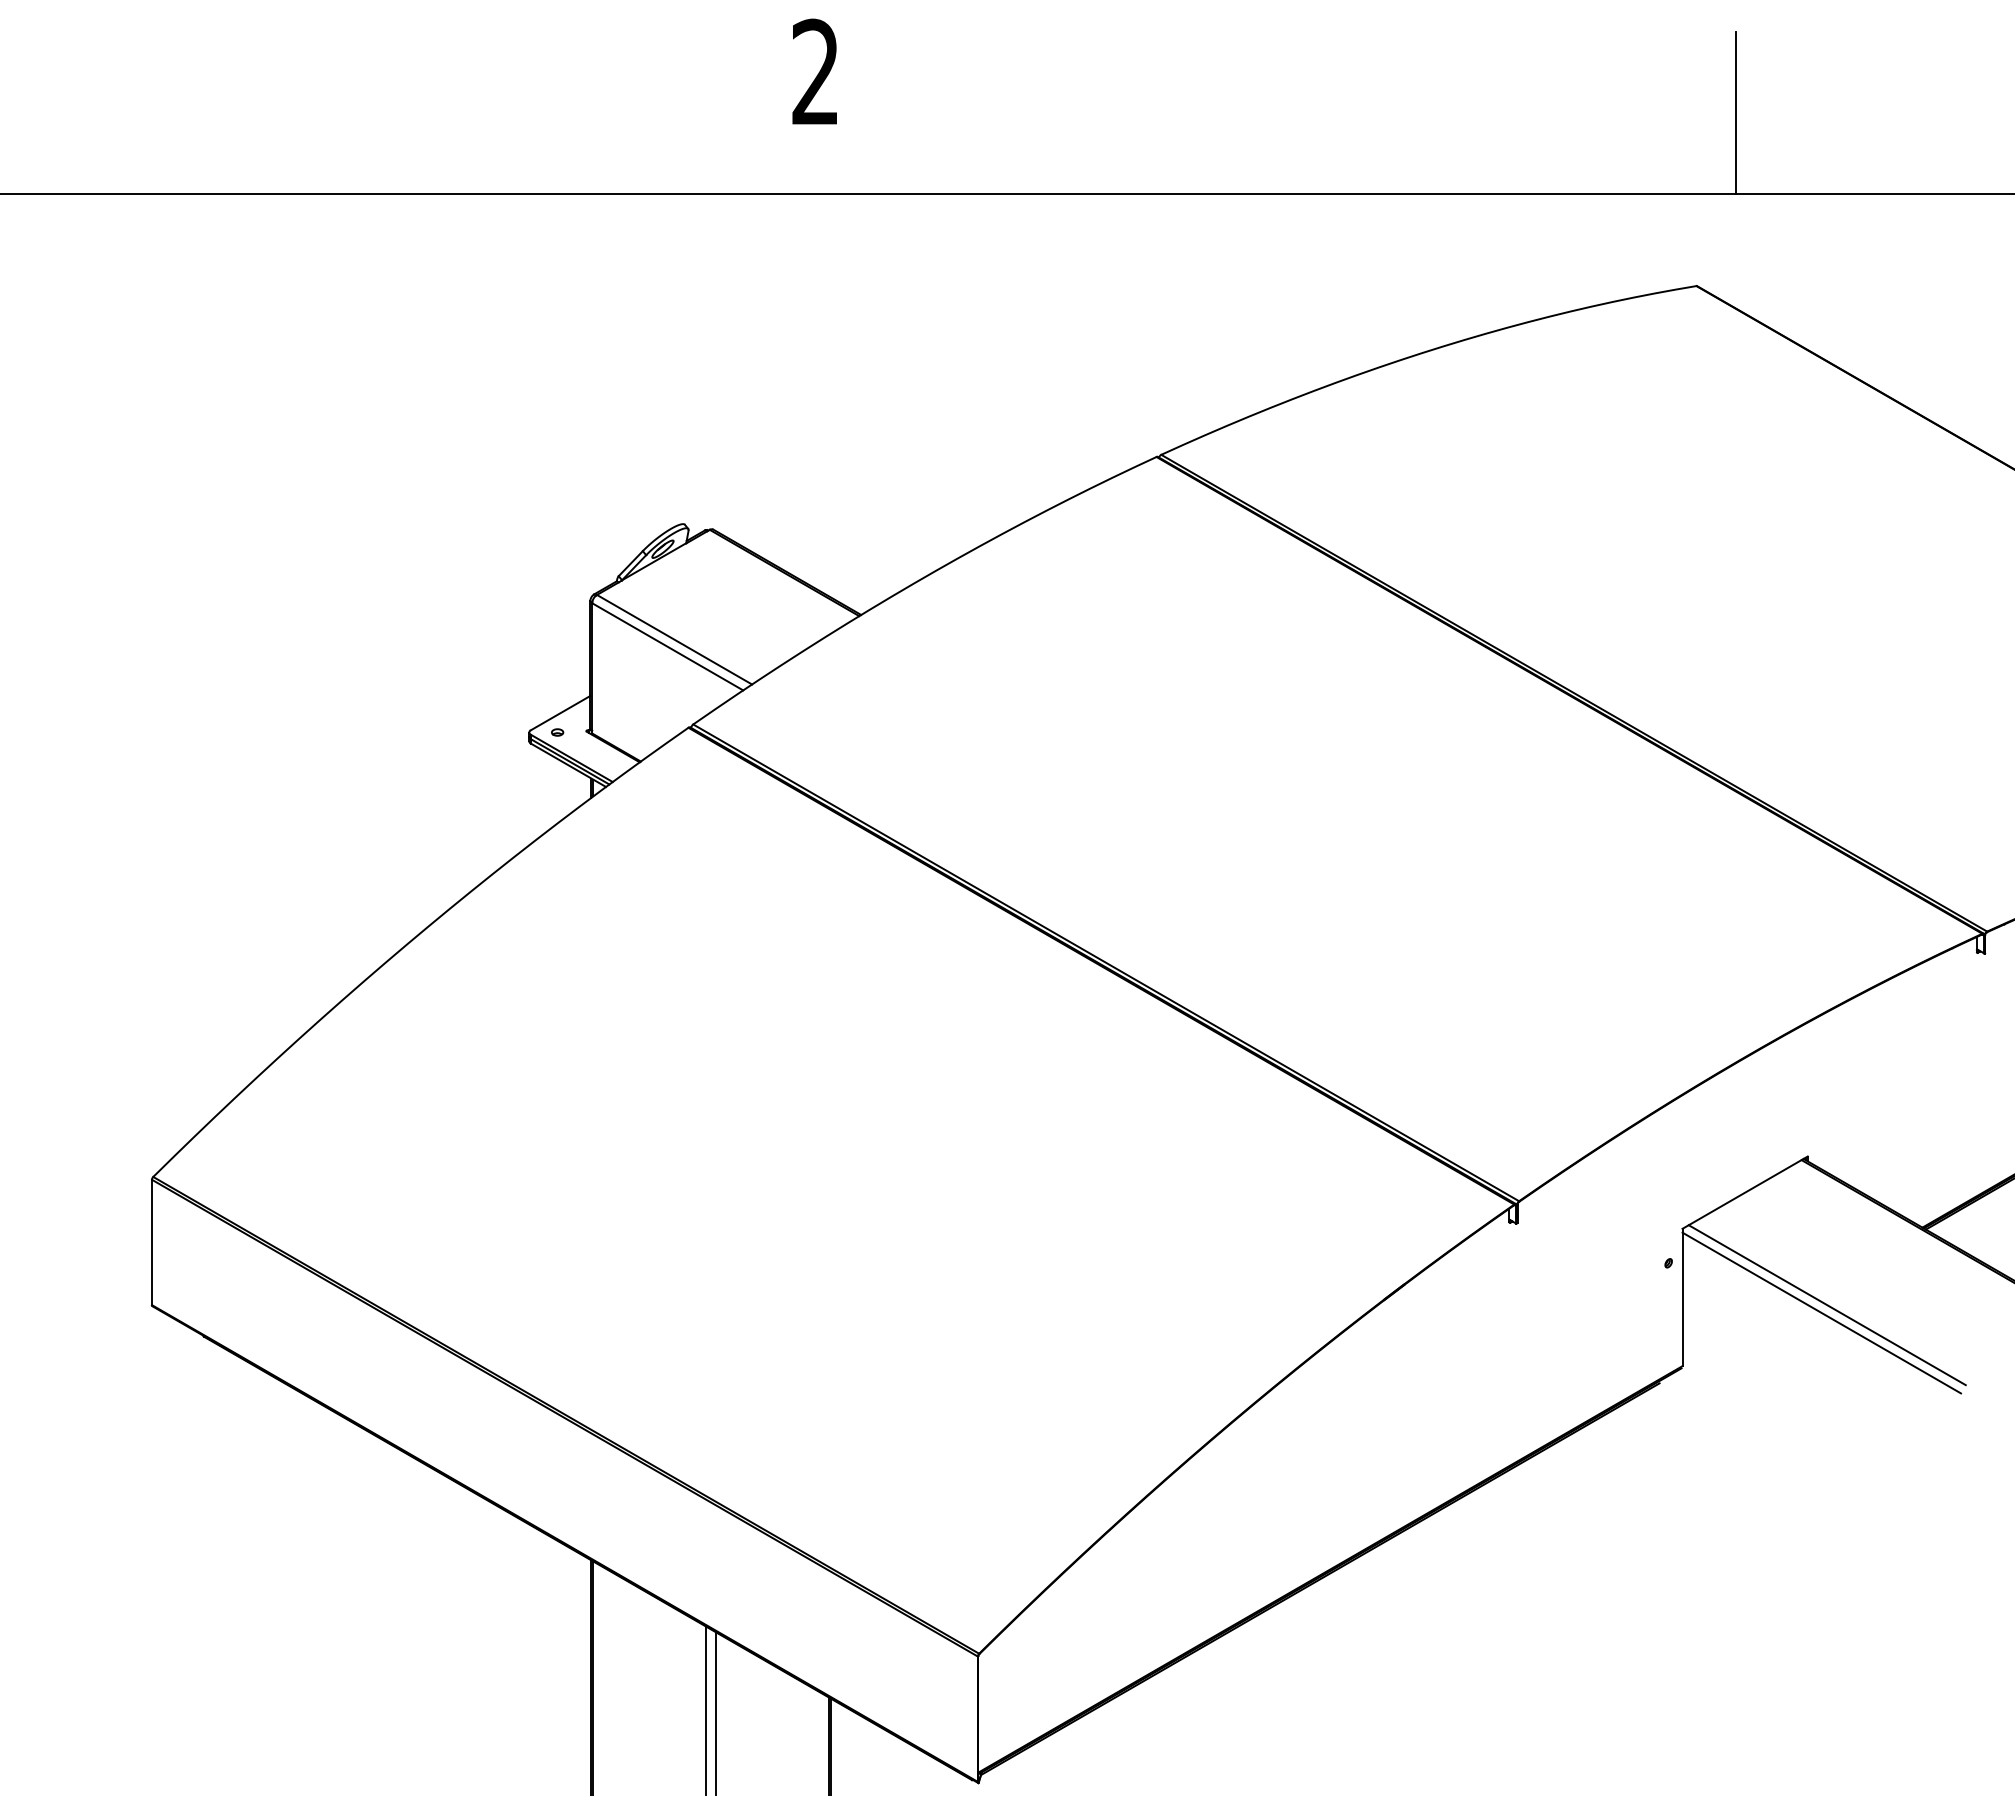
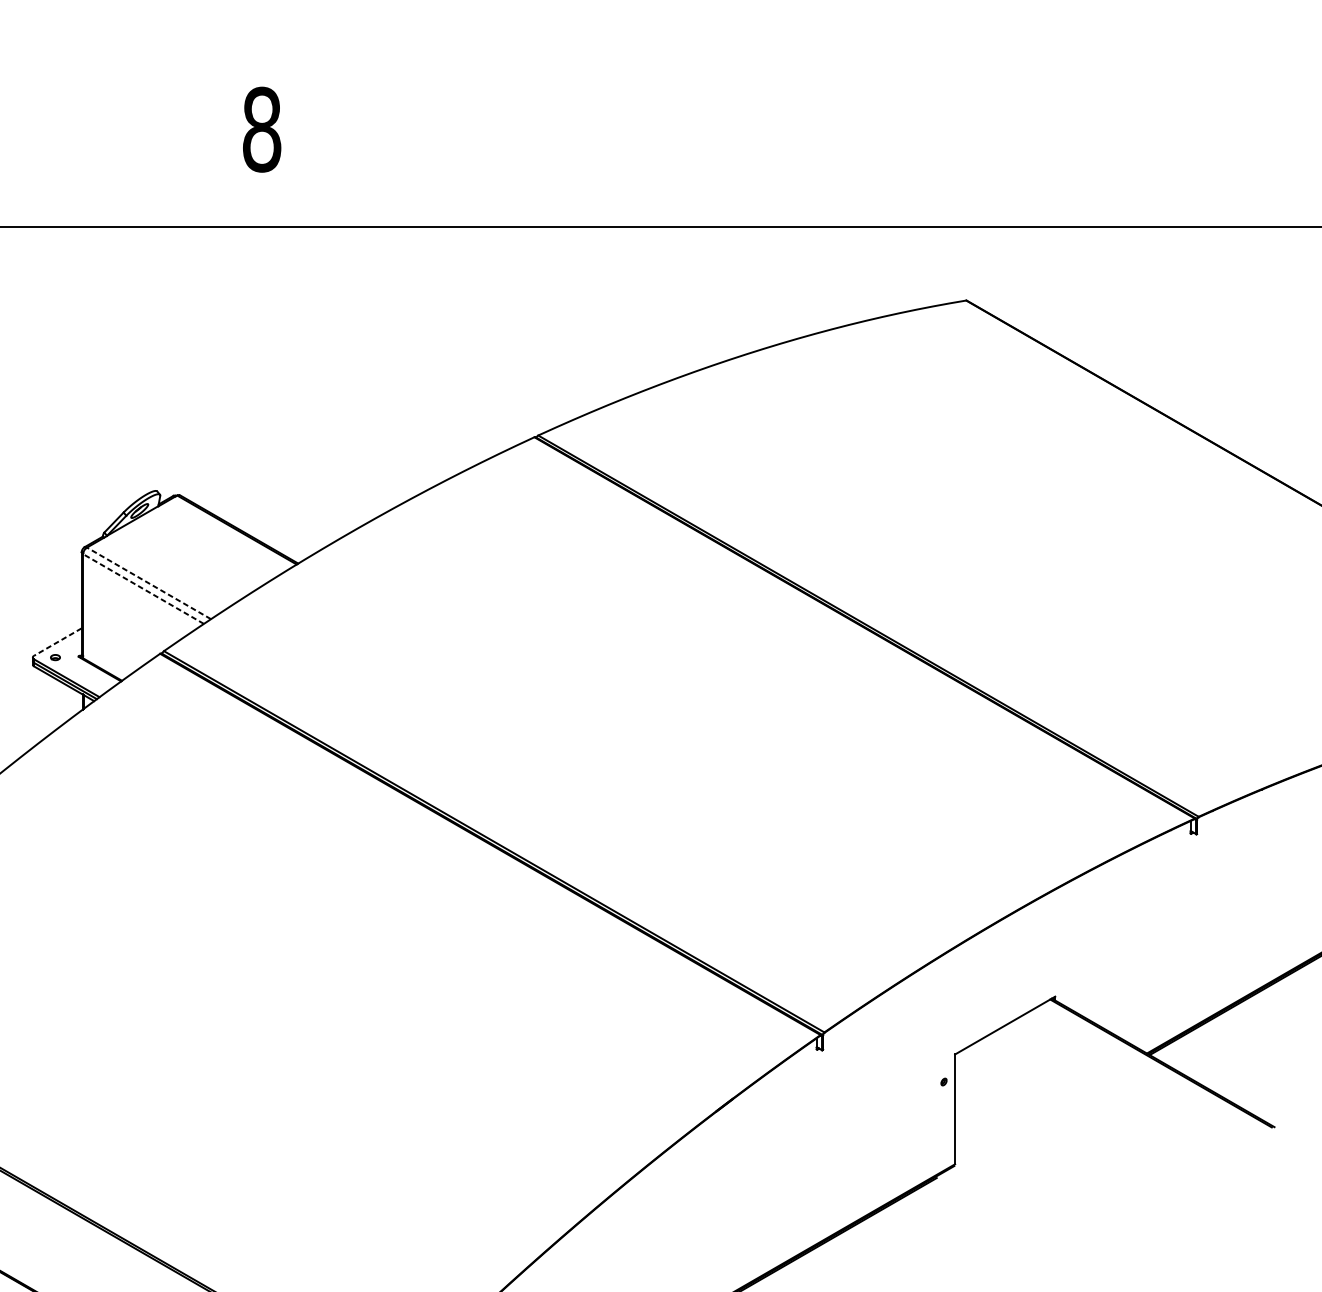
text: (815, 72) -> (261, 129), 2 -> 8
line: (1736, 113) -> (998, 162), removed
line: (674, 639) -> (148, 583), solid -> dashed
line: (667, 646) -> (143, 588), solid -> dashed
line: (560, 713) -> (57, 642), solid -> dashed
line: (1826, 1305) -> (1070, 1115), removed
line: (1821, 1312) -> (1066, 1121), removed

